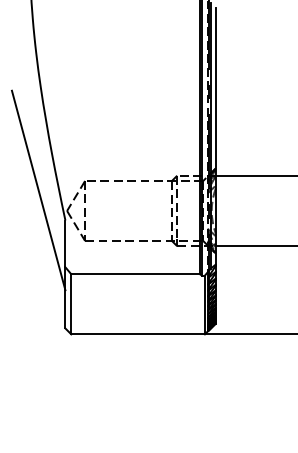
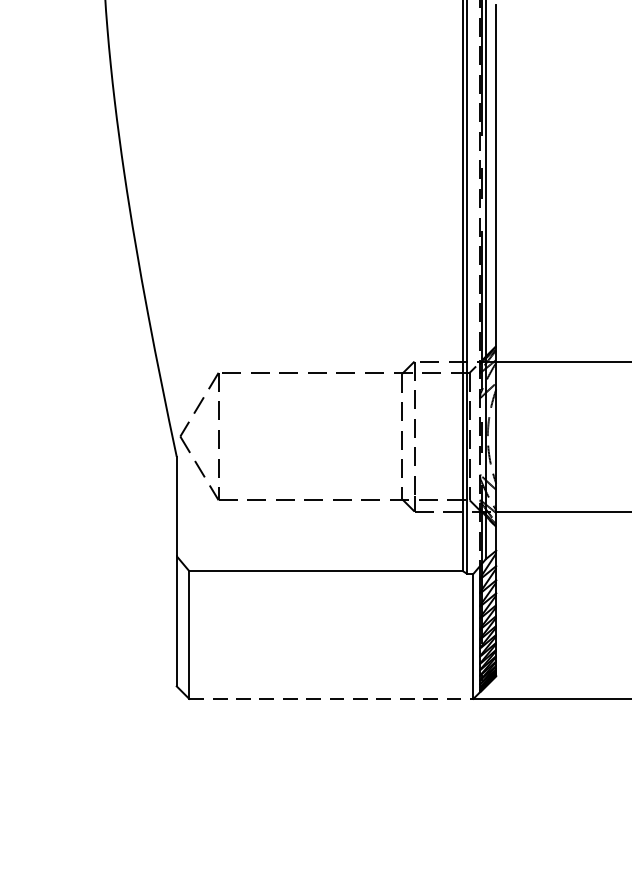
line: (38, 190) -> (119, 392), removed
line: (138, 334) -> (332, 699), solid -> dashed

